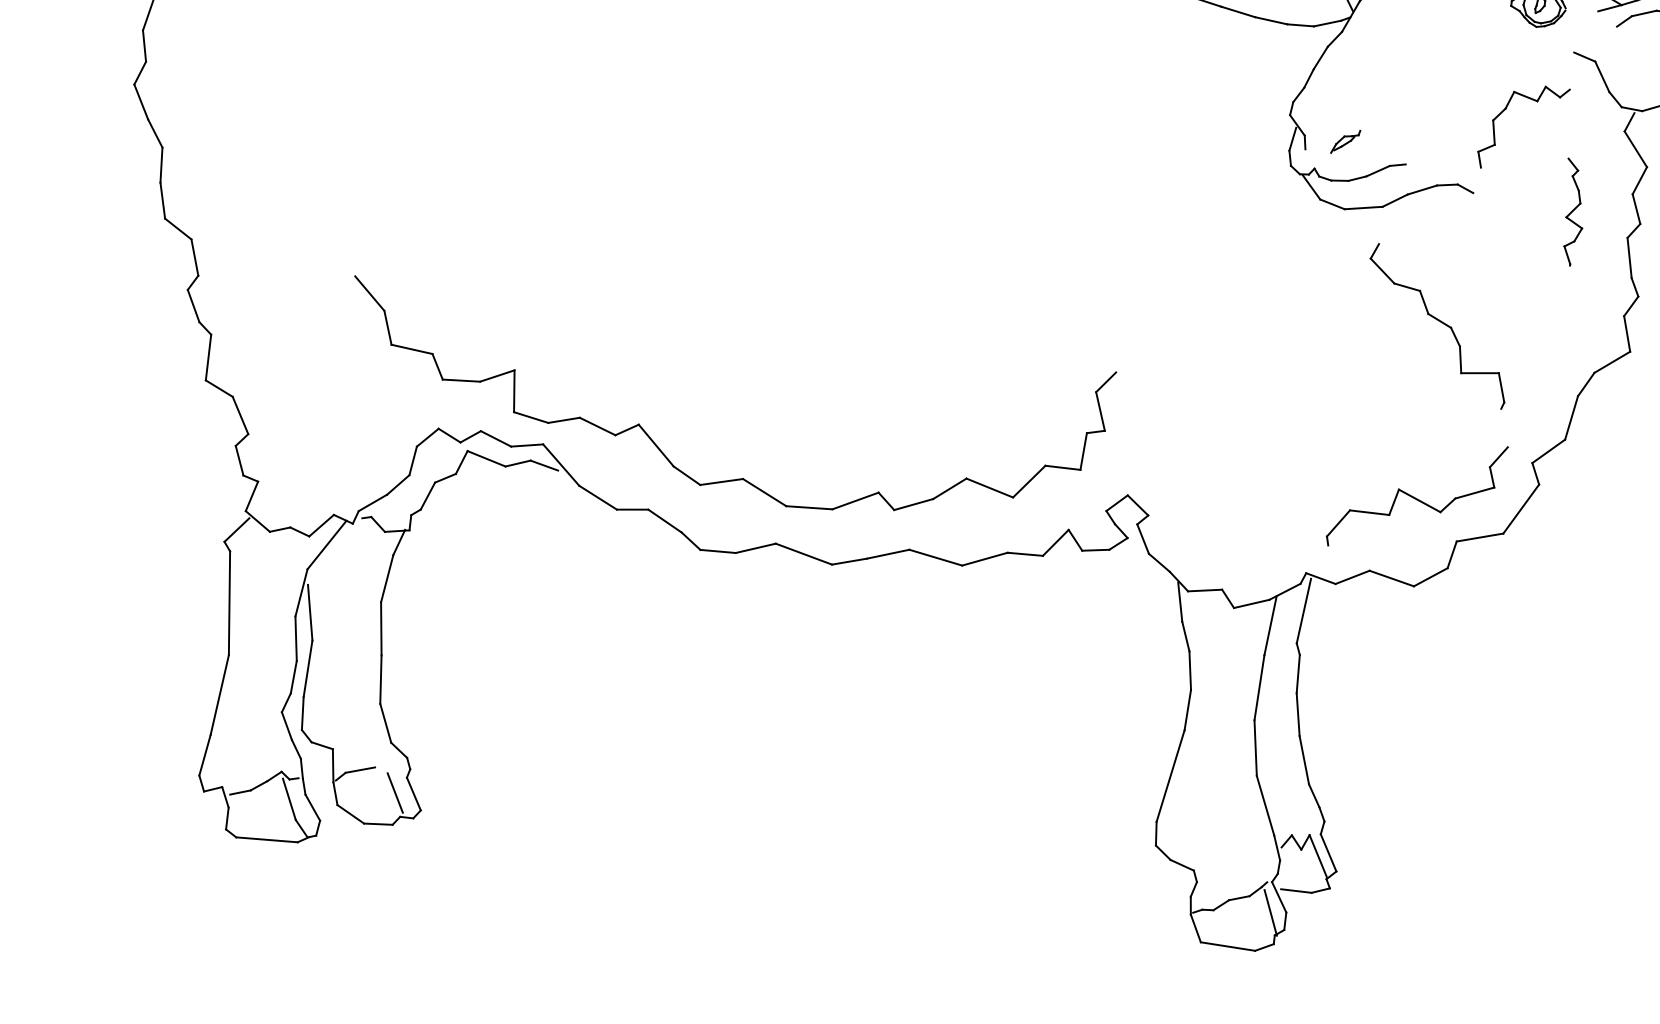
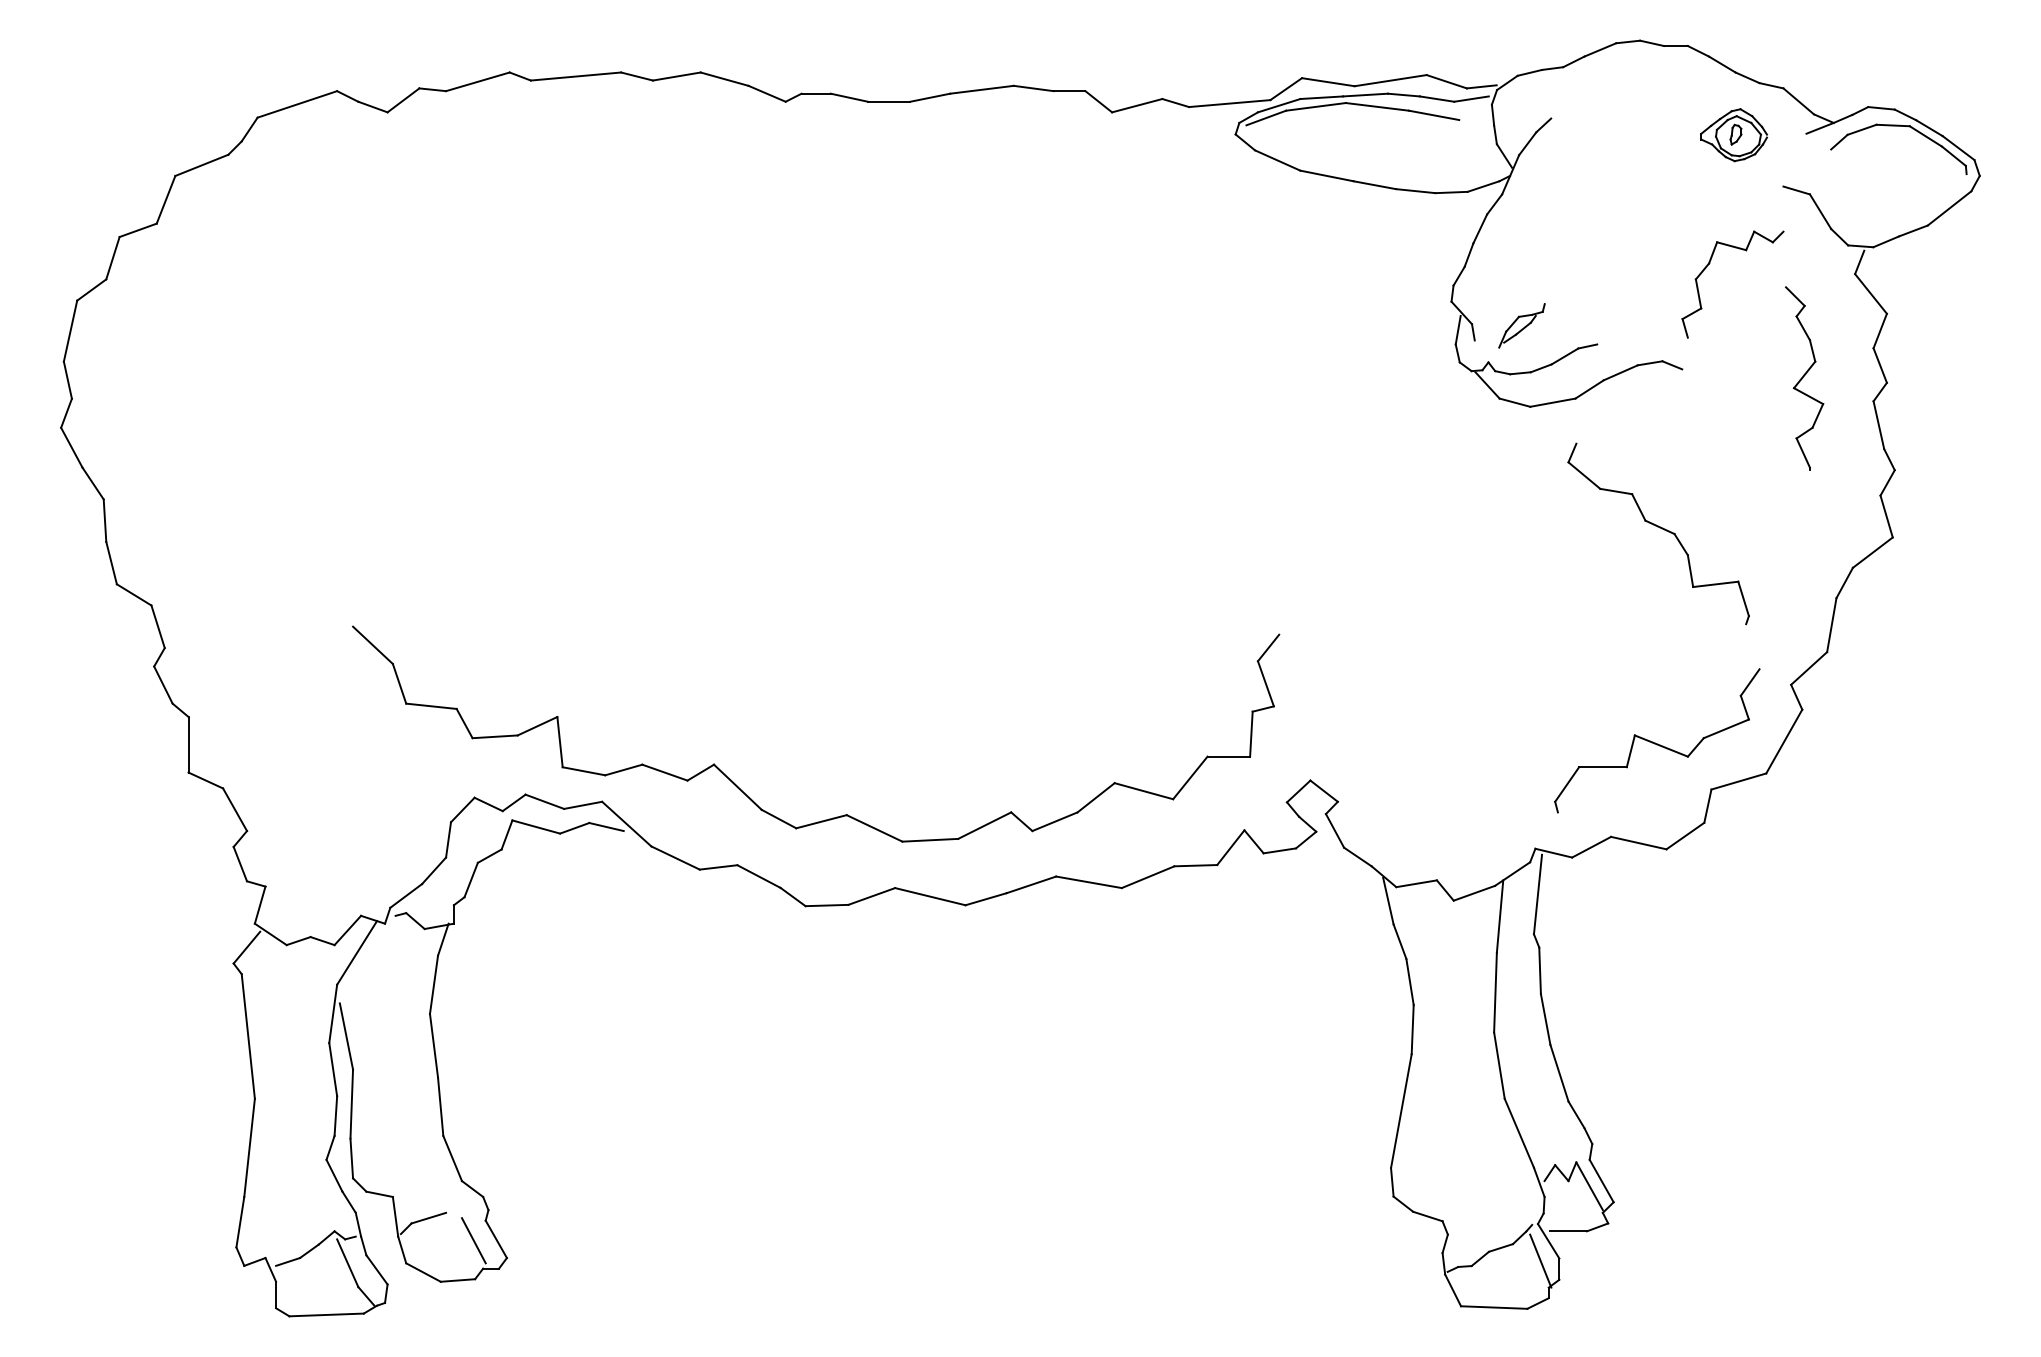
part: (1345, 141) -> (1521, 325), size x1.43
part: (1572, 212) -> (1804, 378), size x1.43

